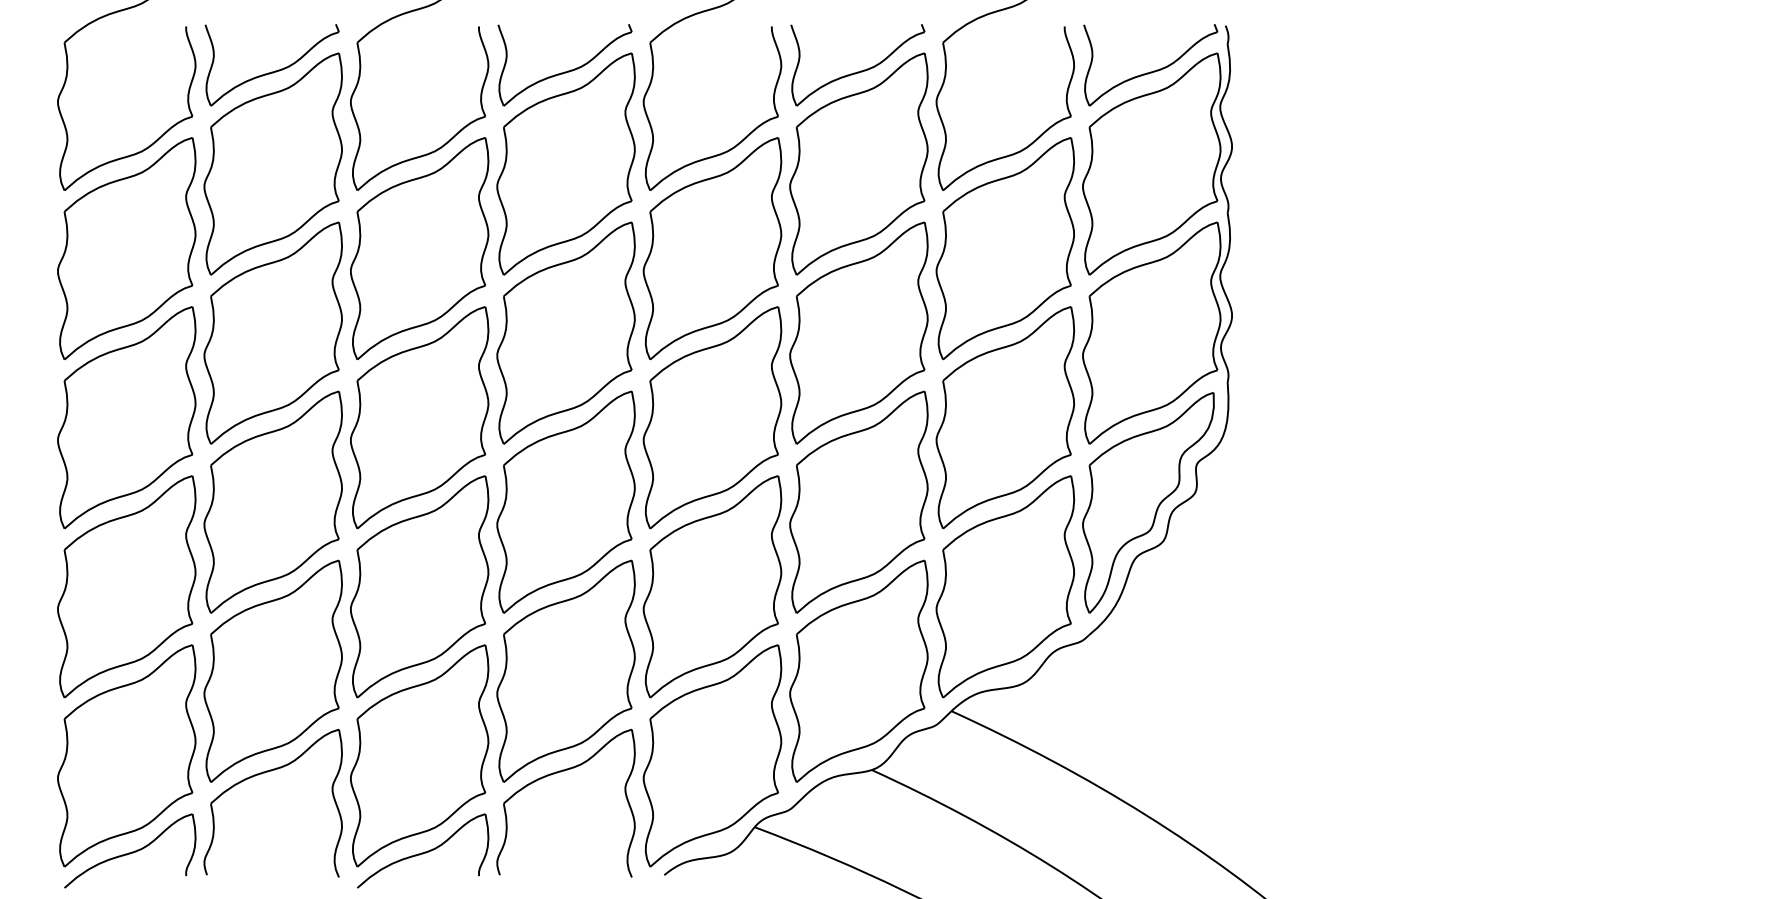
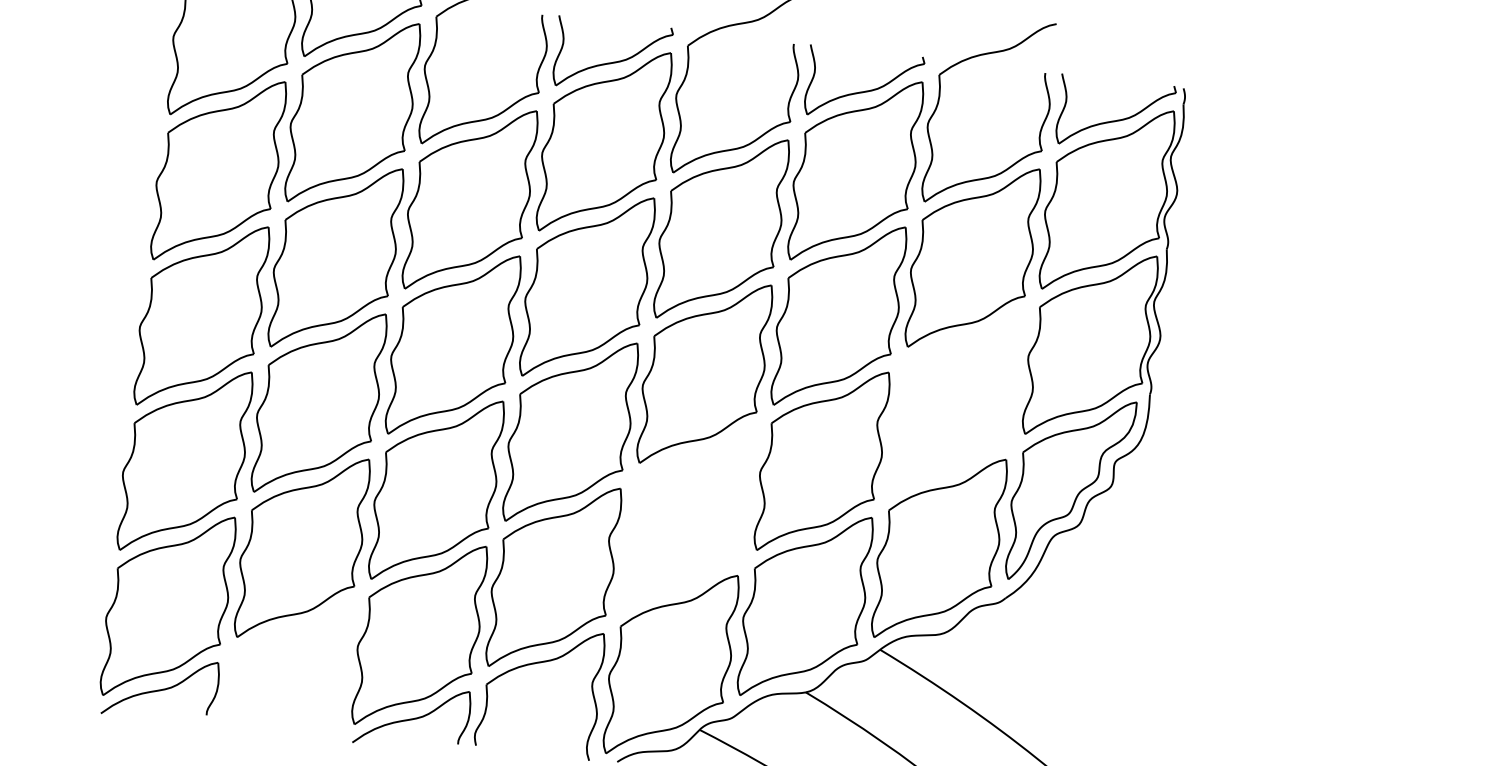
part: (1005, 417) -> (955, 402), removed
part: (712, 586) -> (687, 518), removed
part: (264, 773) -> (284, 635), removed

